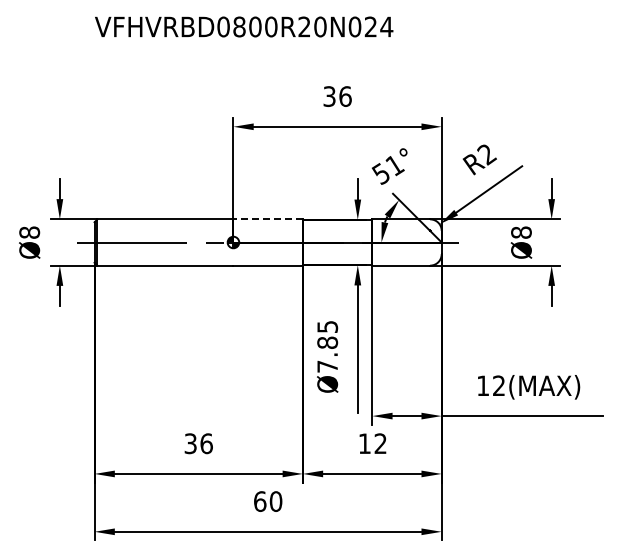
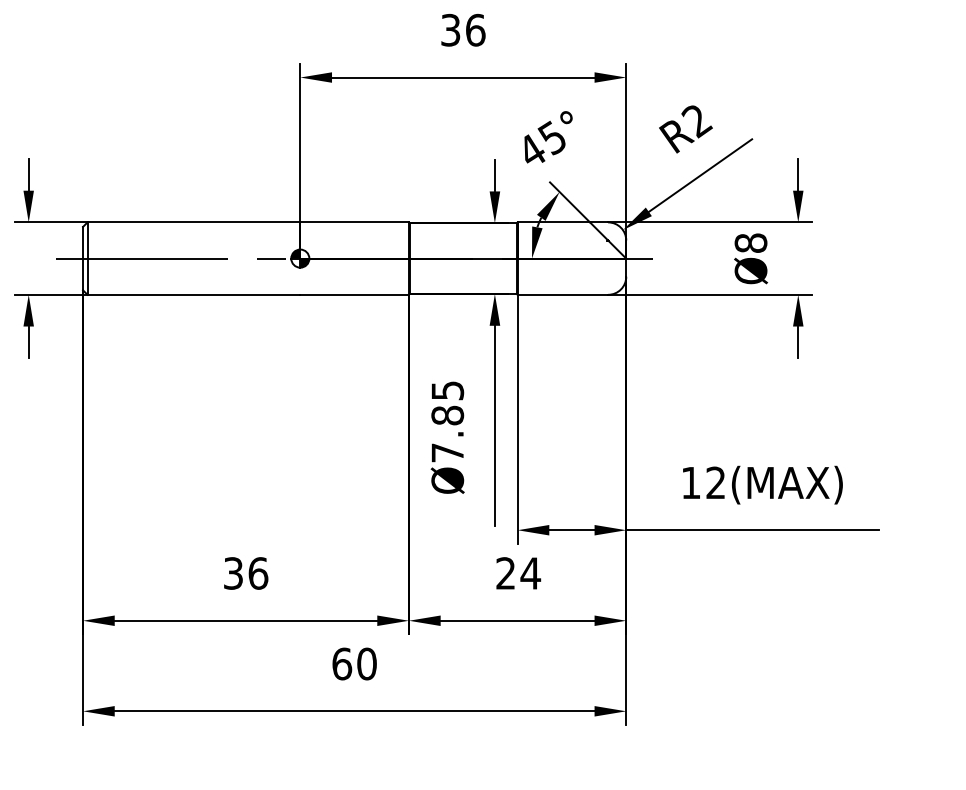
text: (387, 169) -> (541, 144), 51° -> 45°
line: (268, 219) -> (355, 222), dashed -> solid
text: (372, 443) -> (517, 573), 12 -> 24

